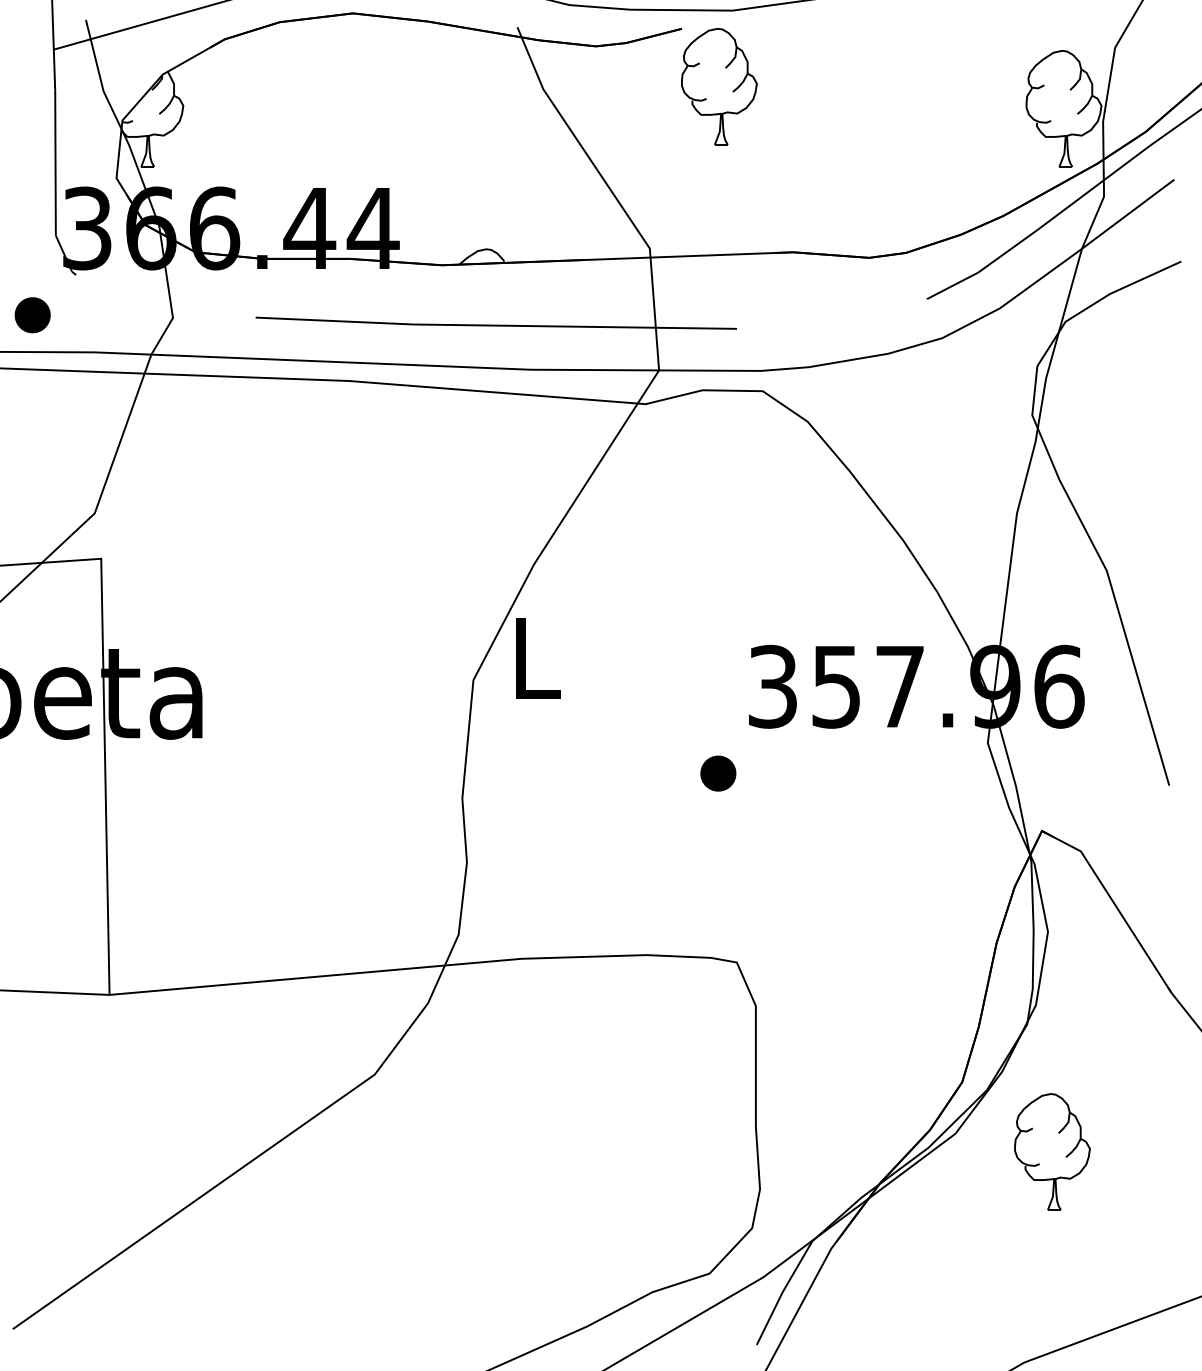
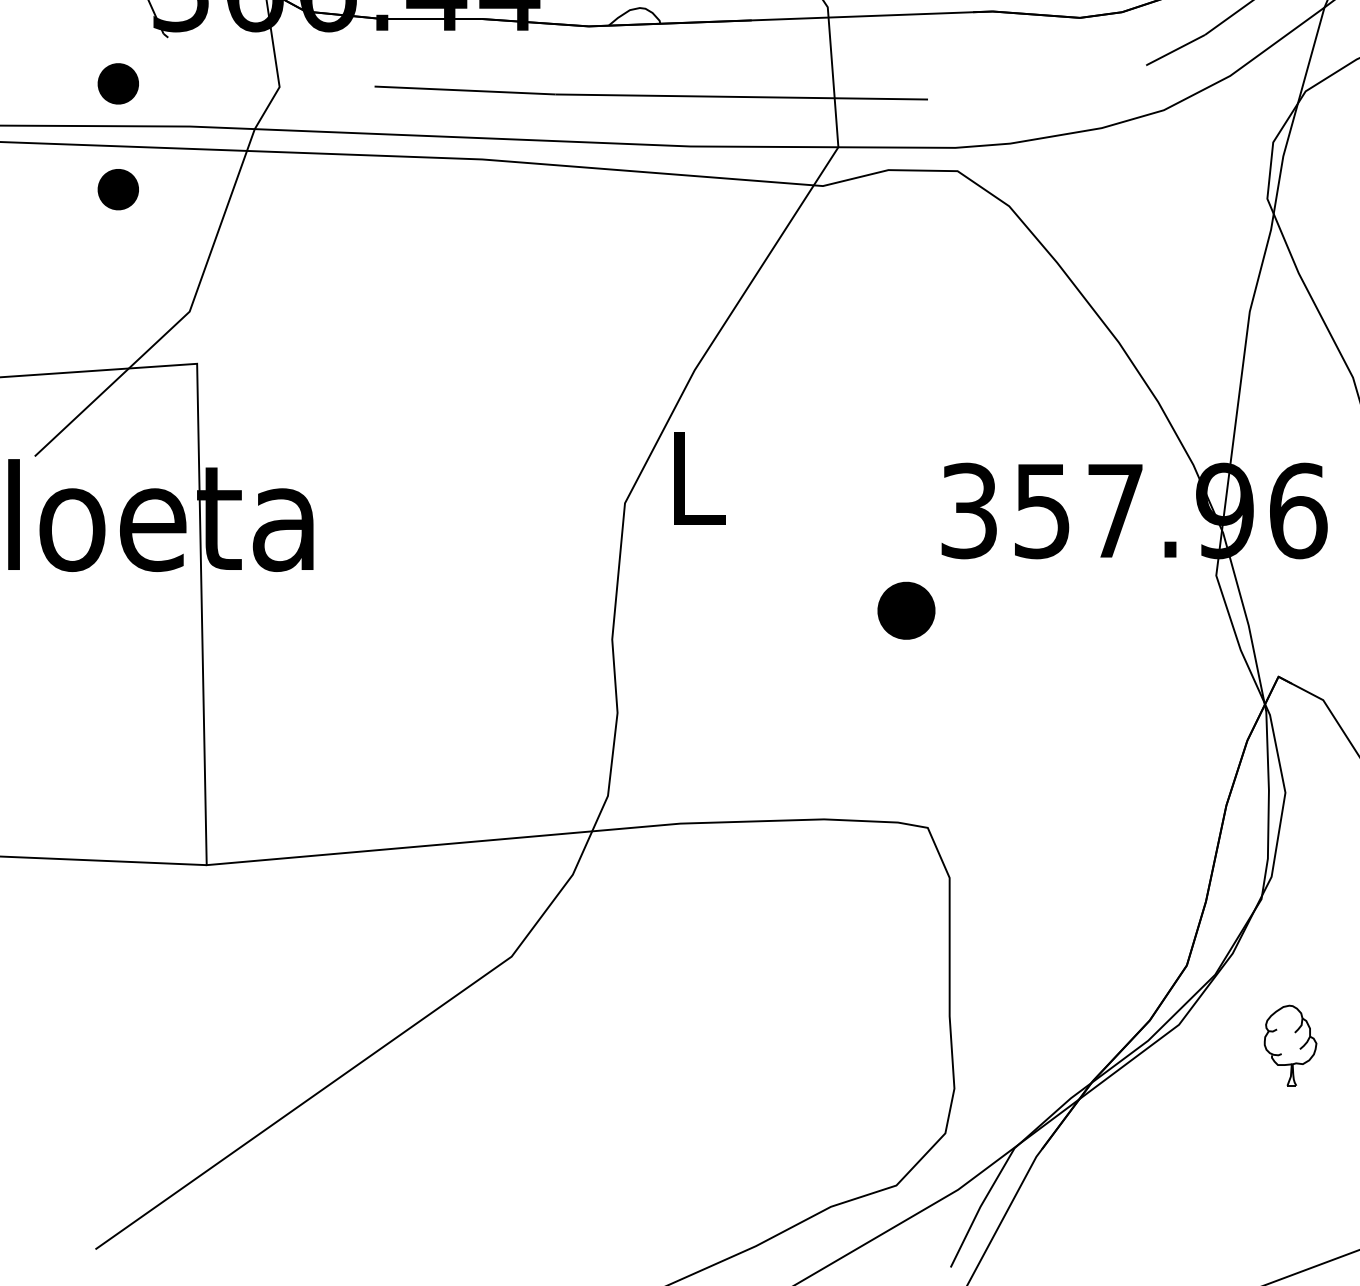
part: (32, 407) -> (118, 189), added
part: (718, 773) -> (906, 610), size x1.4
part: (1052, 1151) -> (1290, 1045), size x0.6

